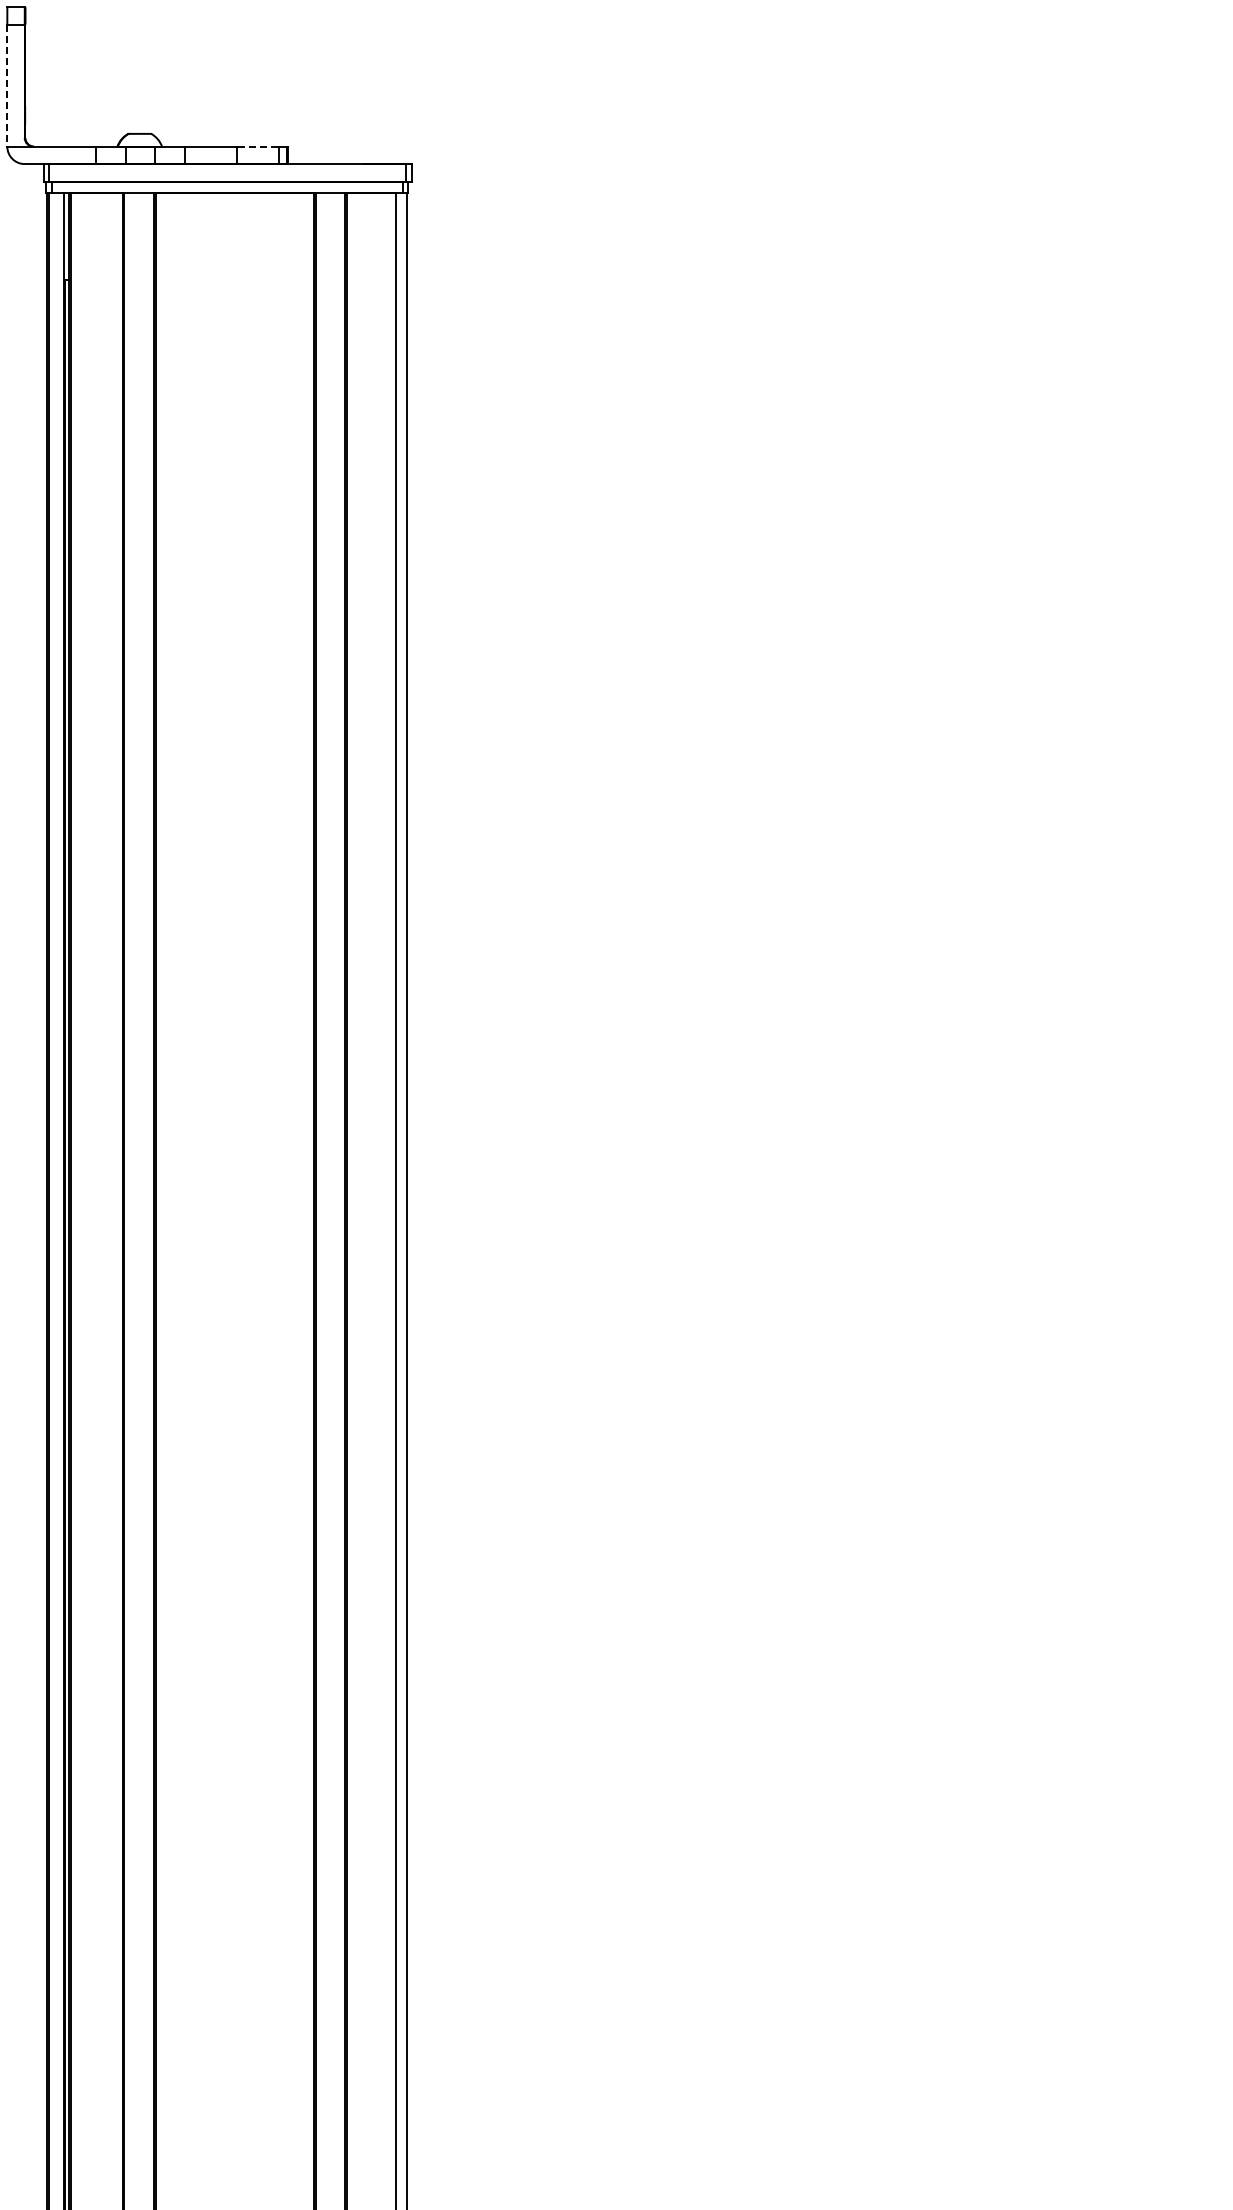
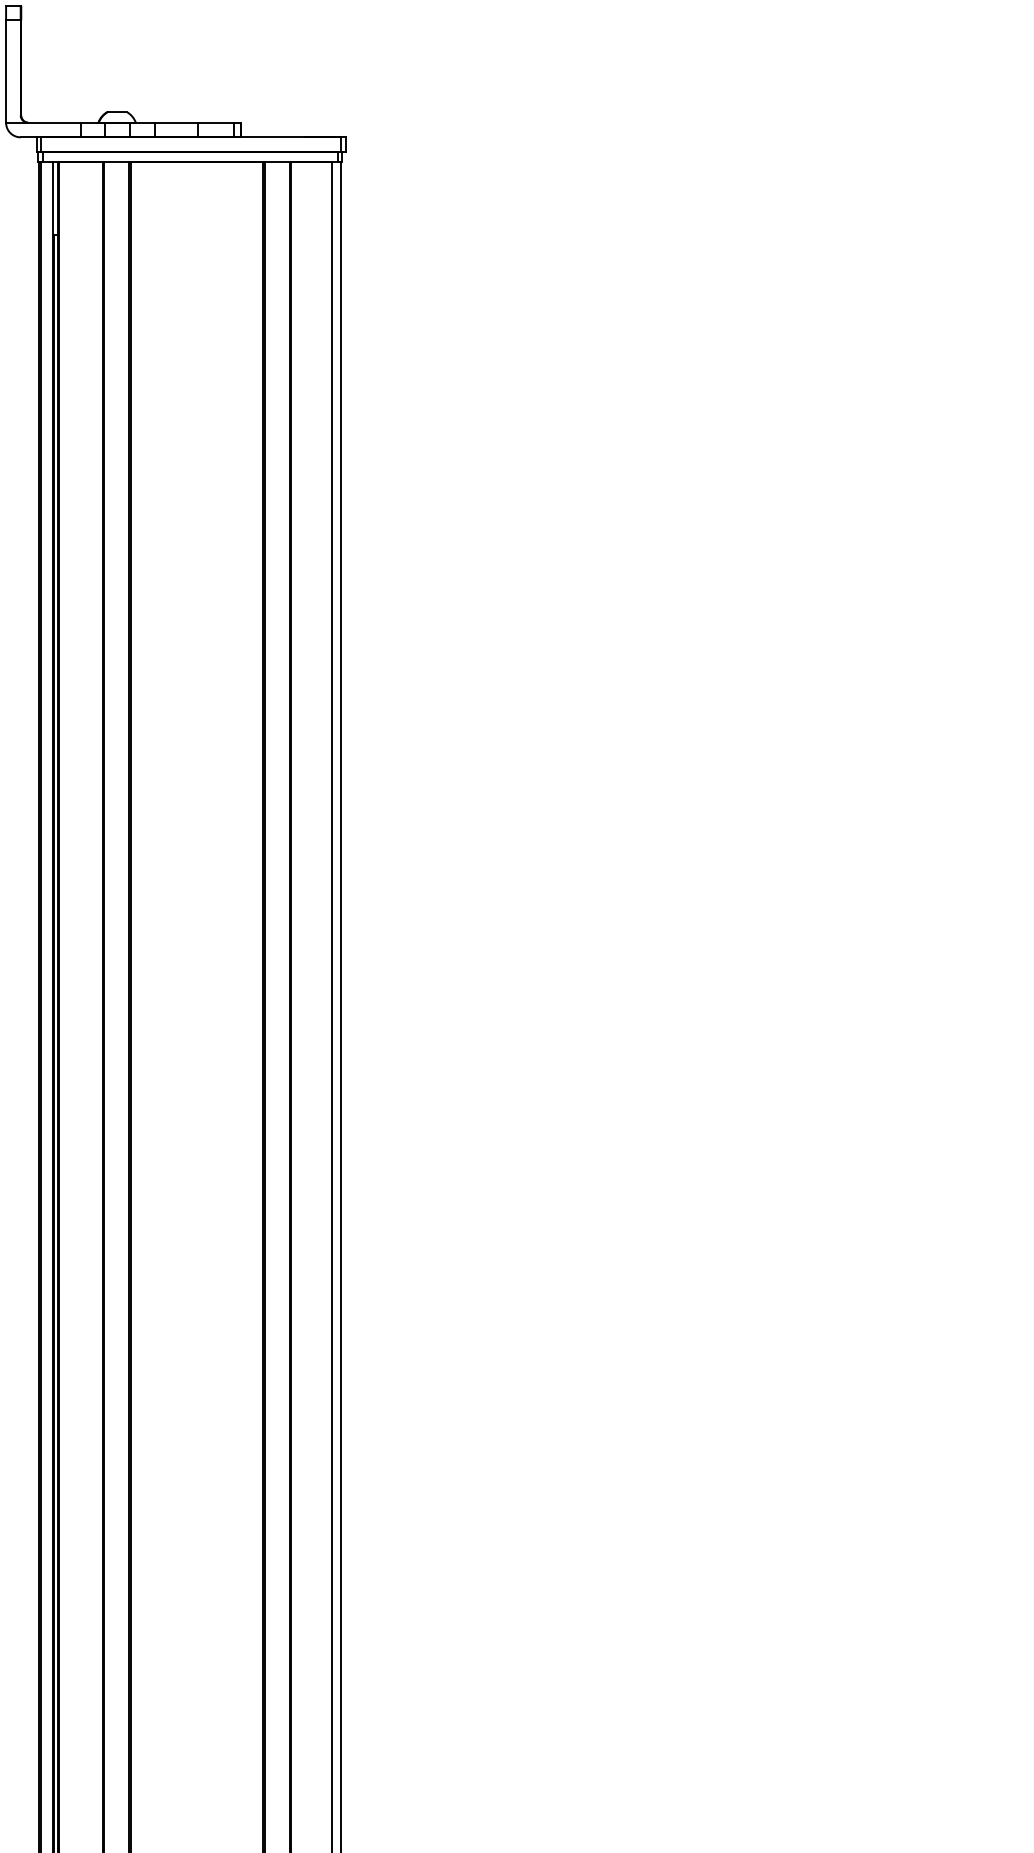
line: (7, 86) -> (6, 72), dashed -> solid
line: (258, 146) -> (216, 122), dashed -> solid

